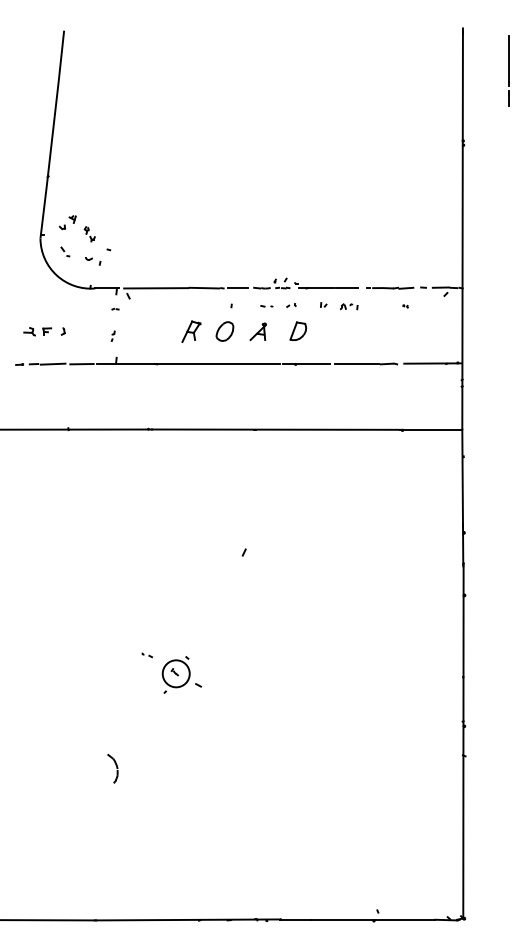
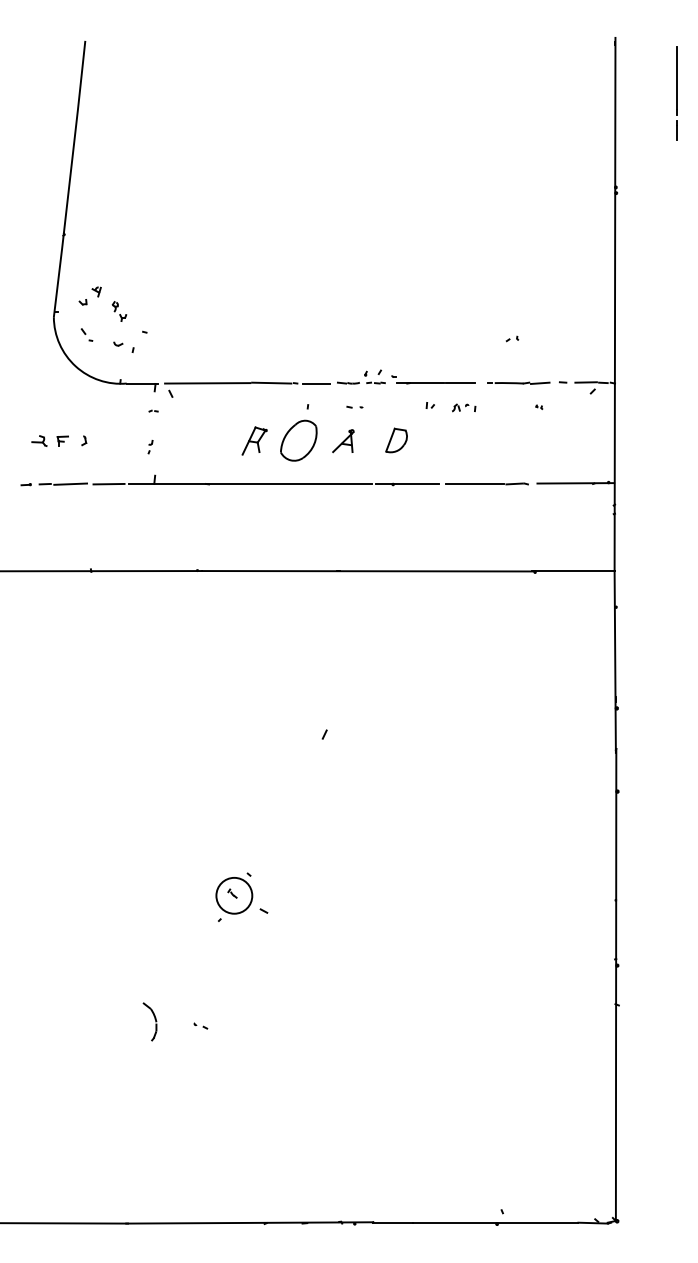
part: (291, 304) -> (512, 338), moved
part: (225, 331) -> (299, 440), size x1.6
part: (147, 654) -> (200, 1025), moved

